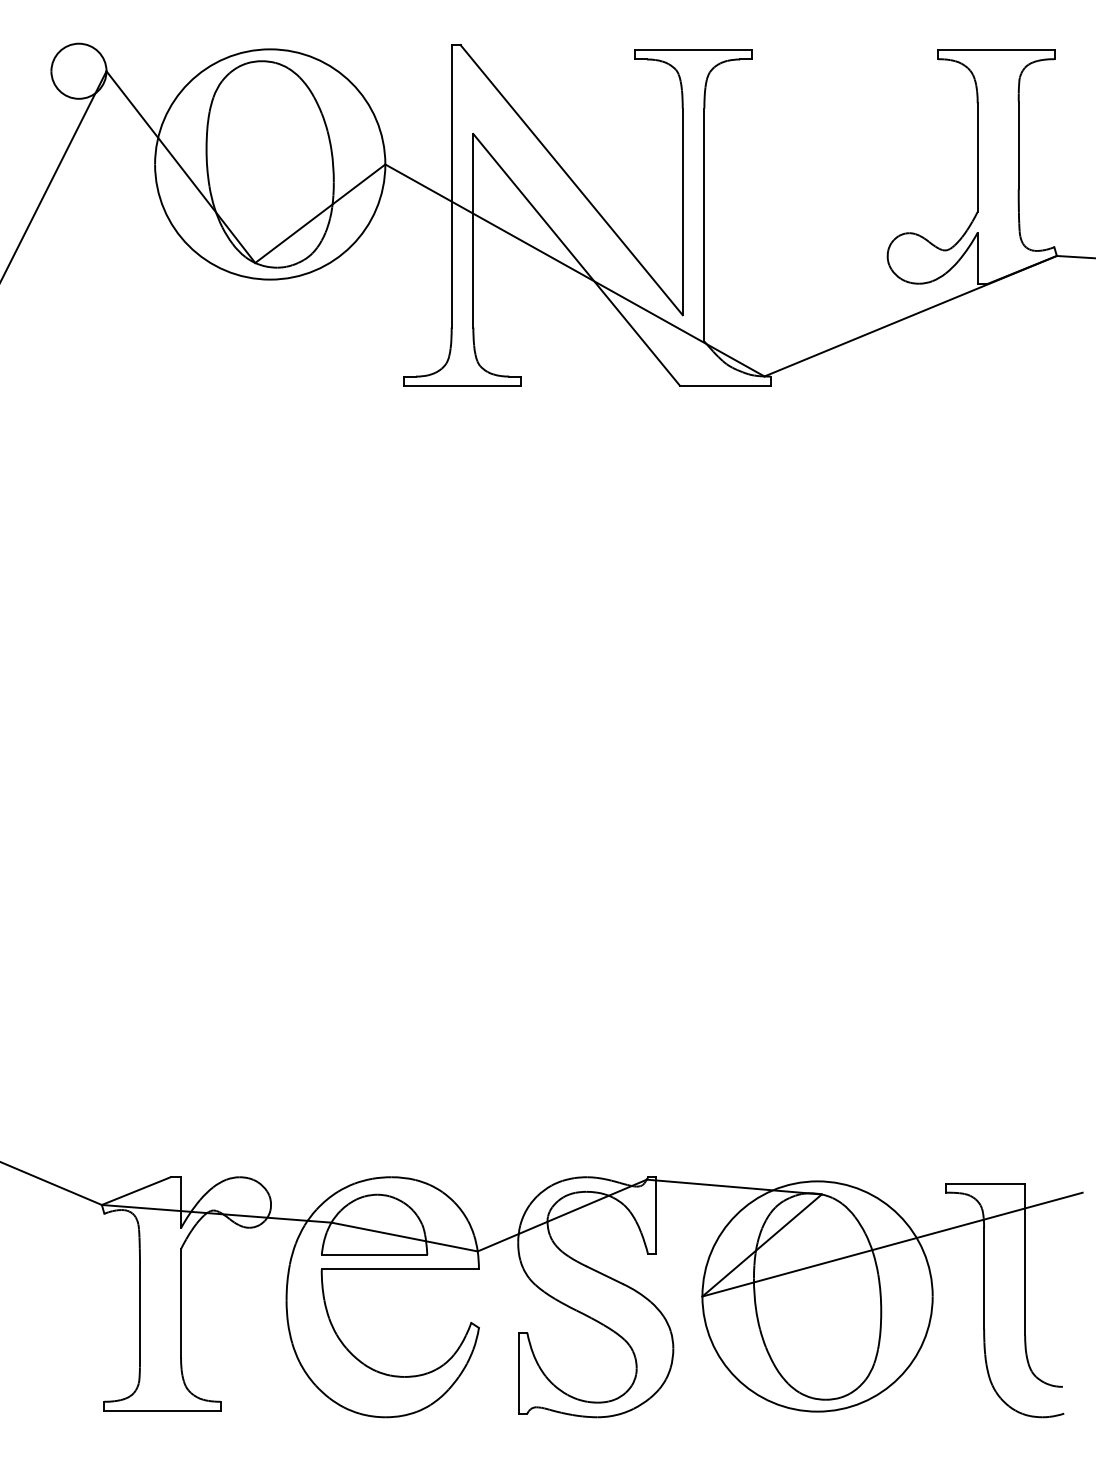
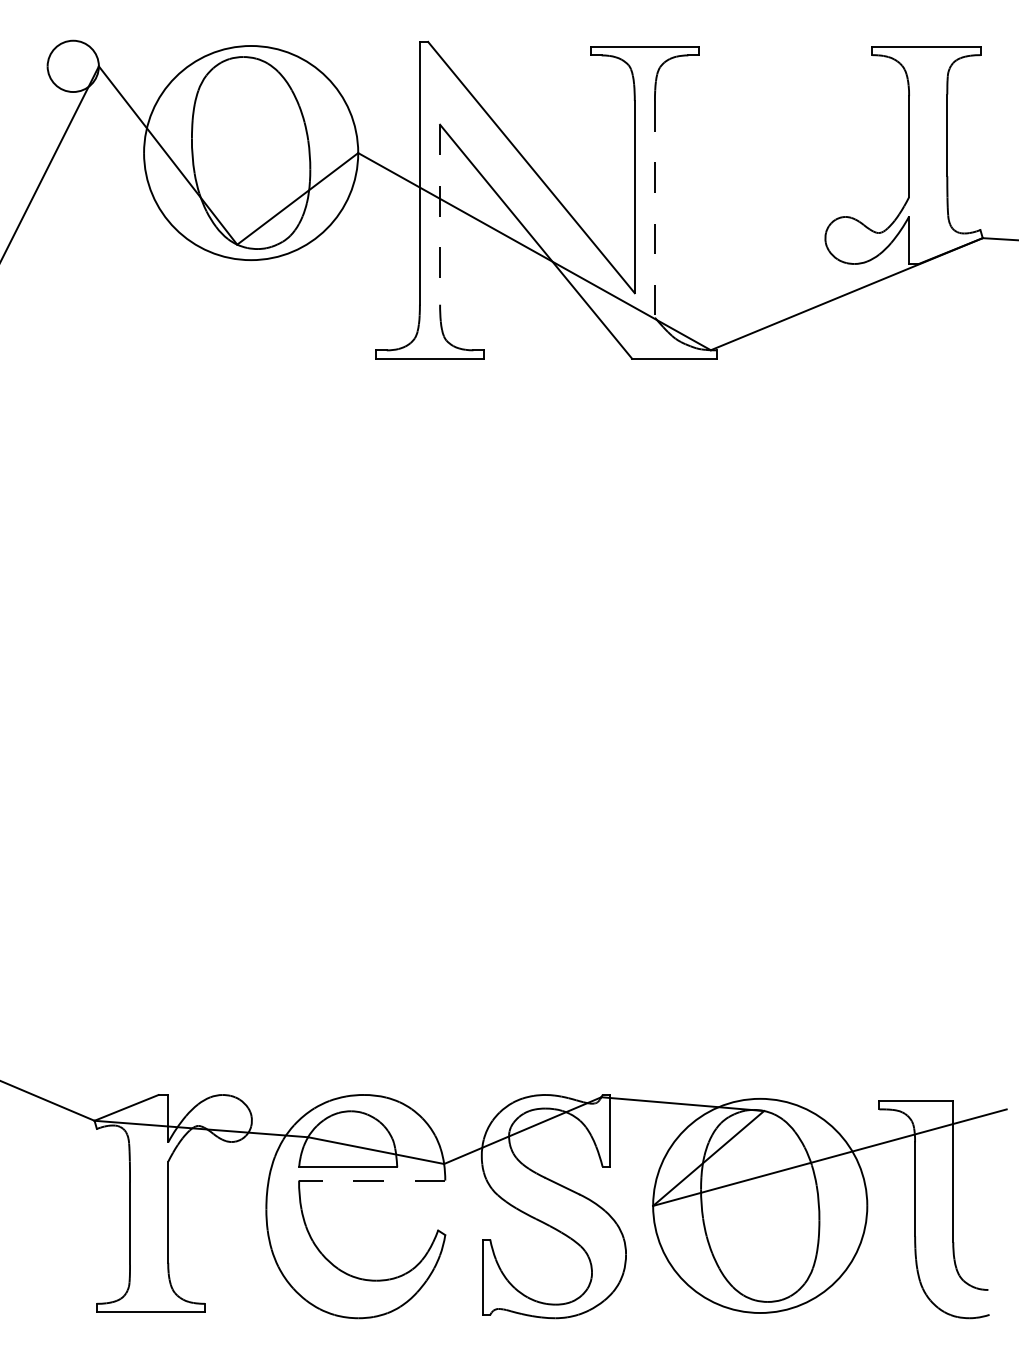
line: (703, 225) -> (654, 209), solid -> dashed
line: (473, 230) -> (440, 214), solid -> dashed
line: (399, 1269) -> (371, 1180), solid -> dashed

